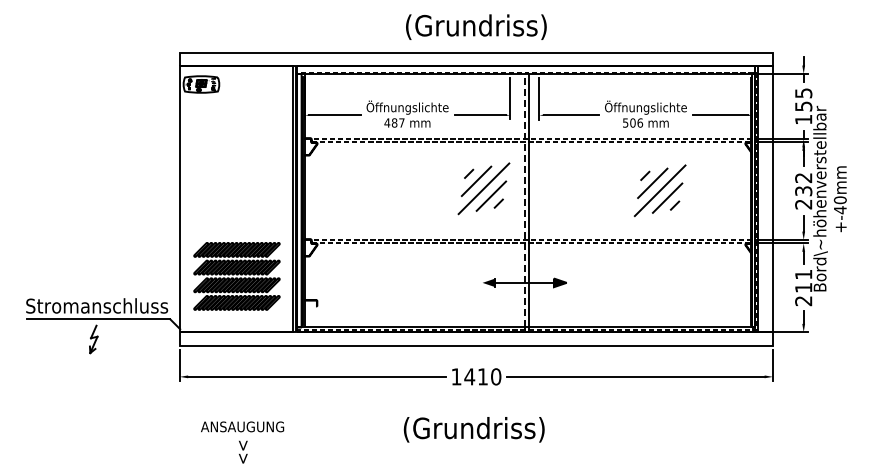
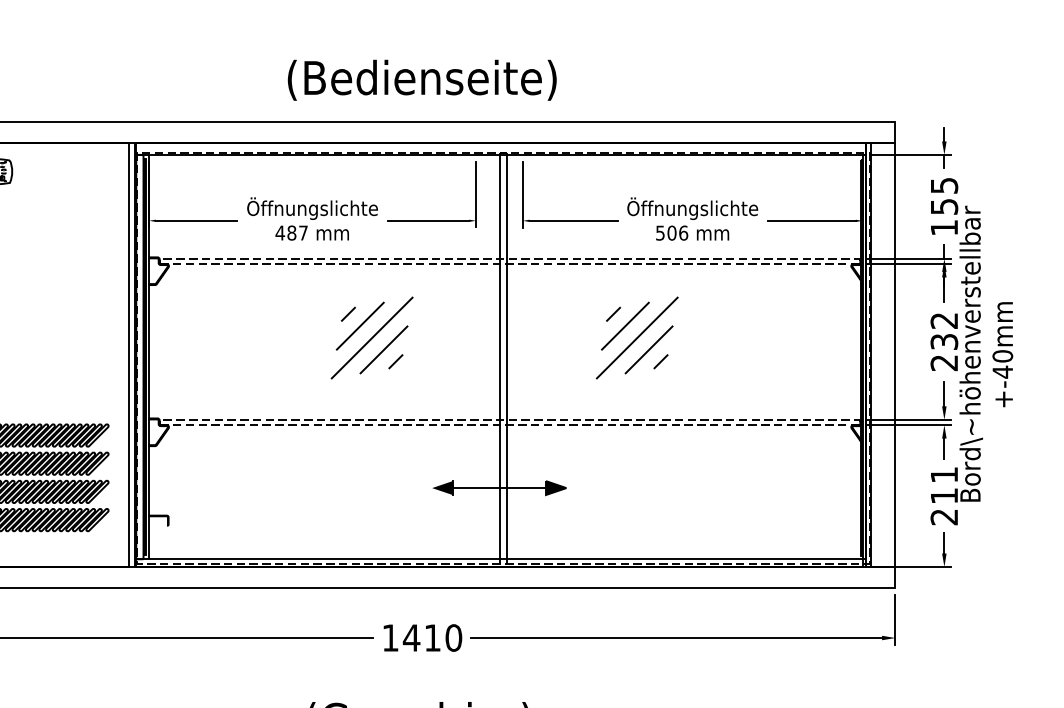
text: (476, 26) -> (422, 79), (Grundriss) -> (Bedienseite)
part: (483, 188) -> (371, 337), moved
part: (659, 190) -> (636, 337), moved
line: (524, 200) -> (499, 356), dashed -> solid

